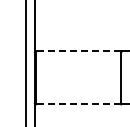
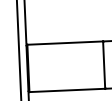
line: (78, 51) -> (65, 43), dashed -> solid
line: (78, 104) -> (67, 90), dashed -> solid

